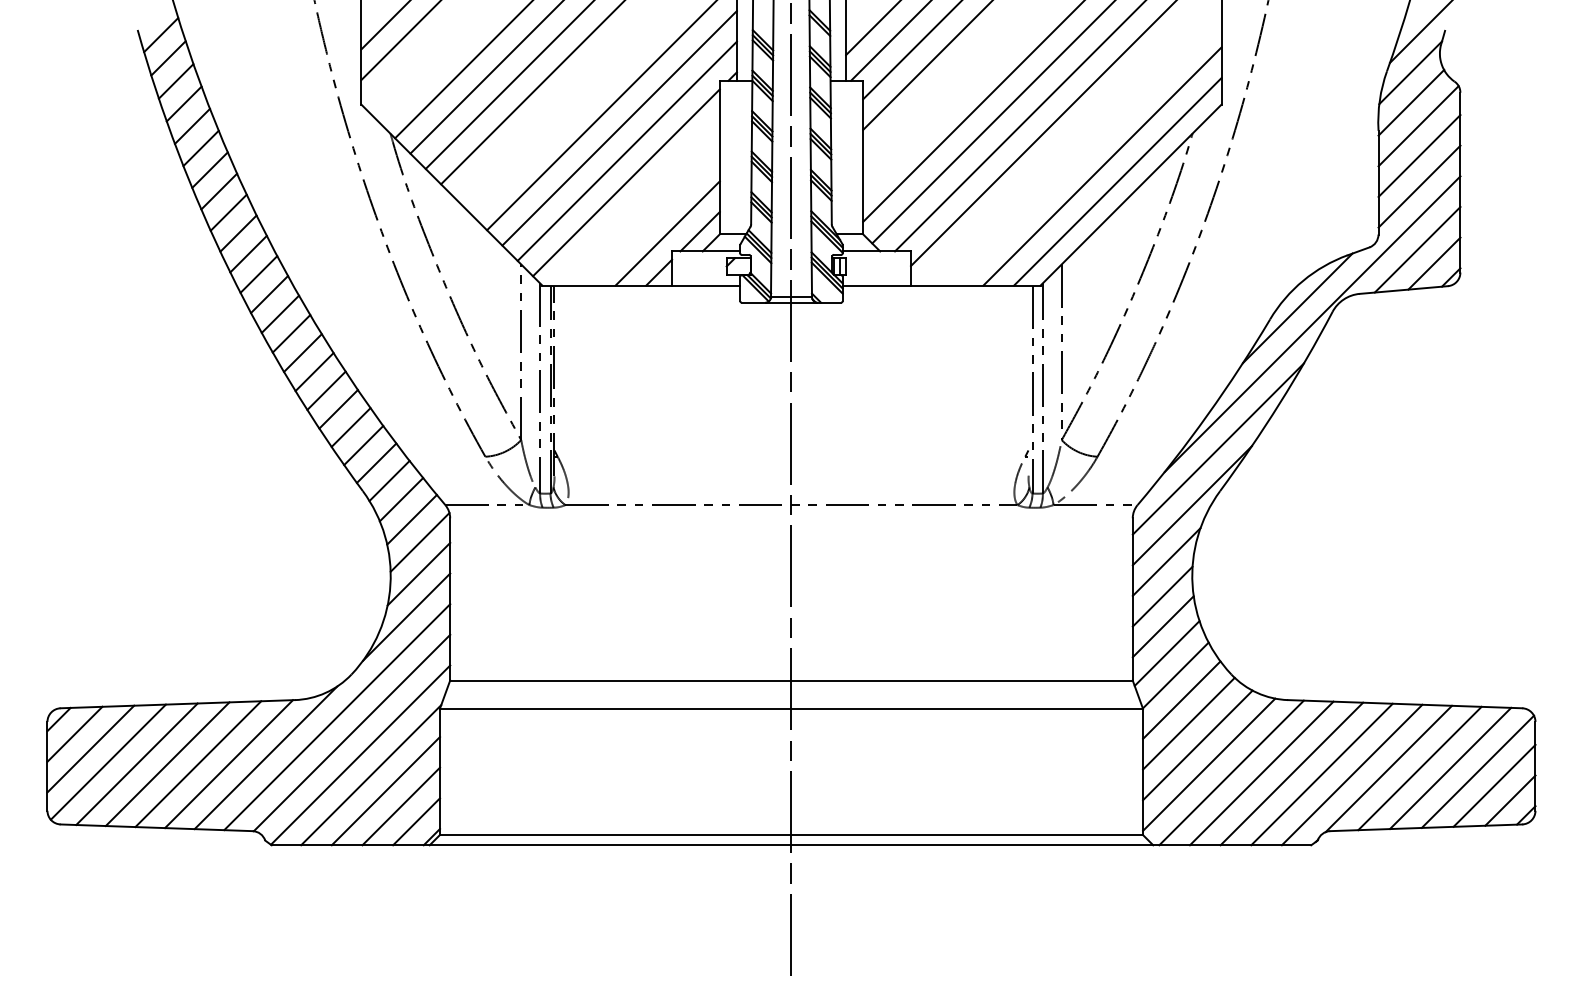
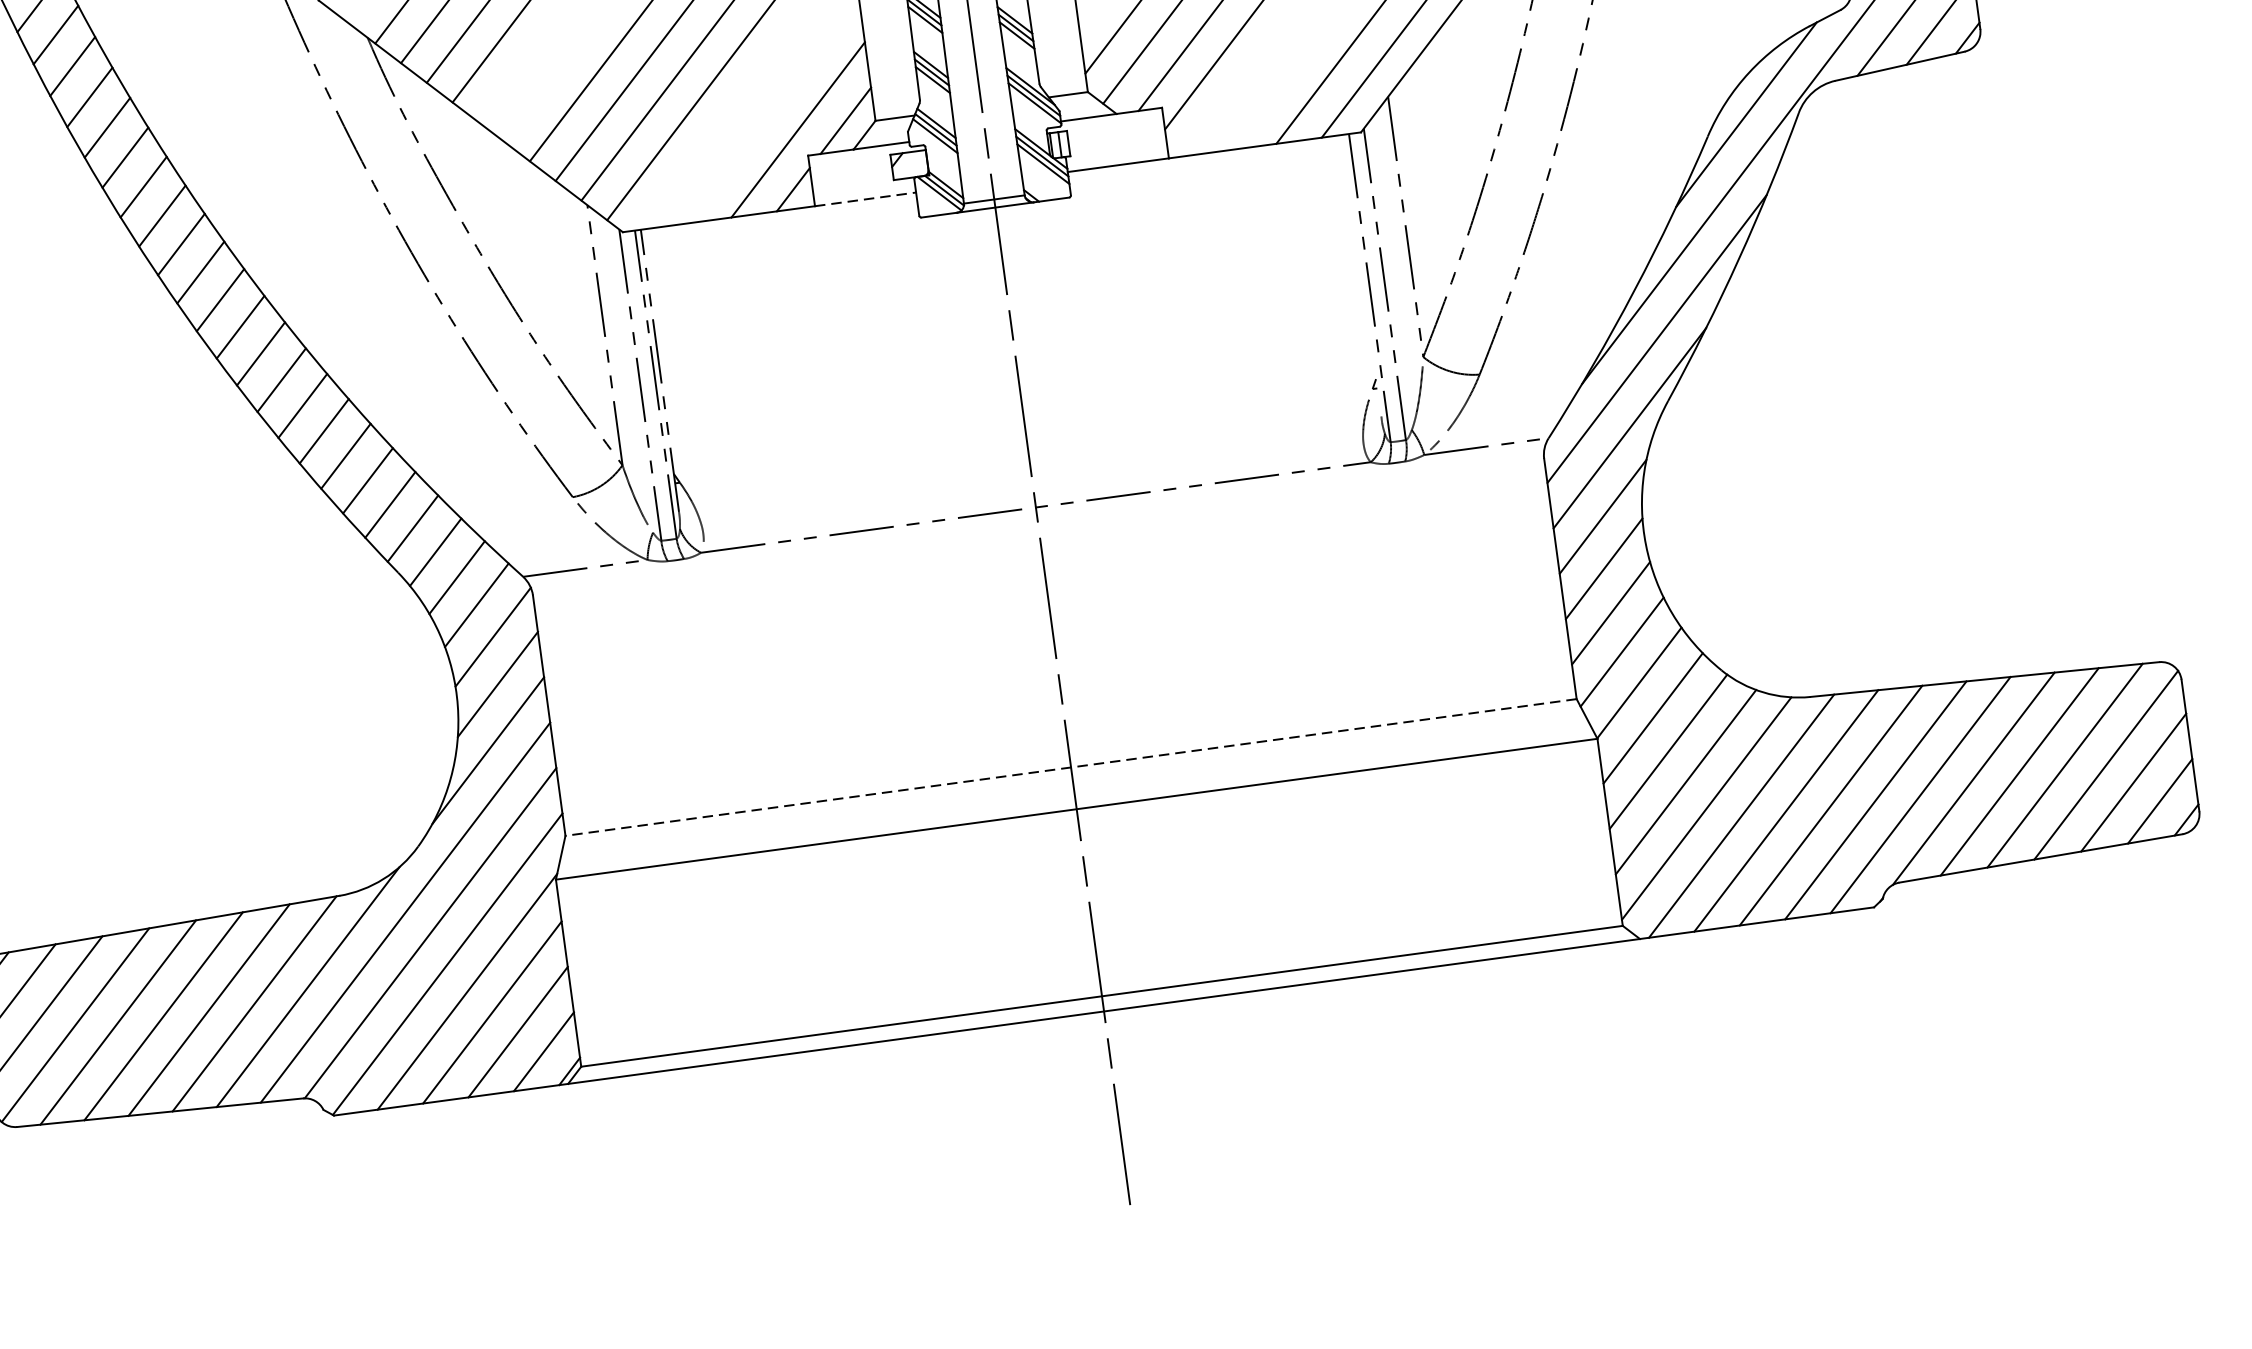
line: (706, 285) -> (866, 199), solid -> dashed
line: (790, 680) -> (1069, 767), solid -> dashed

